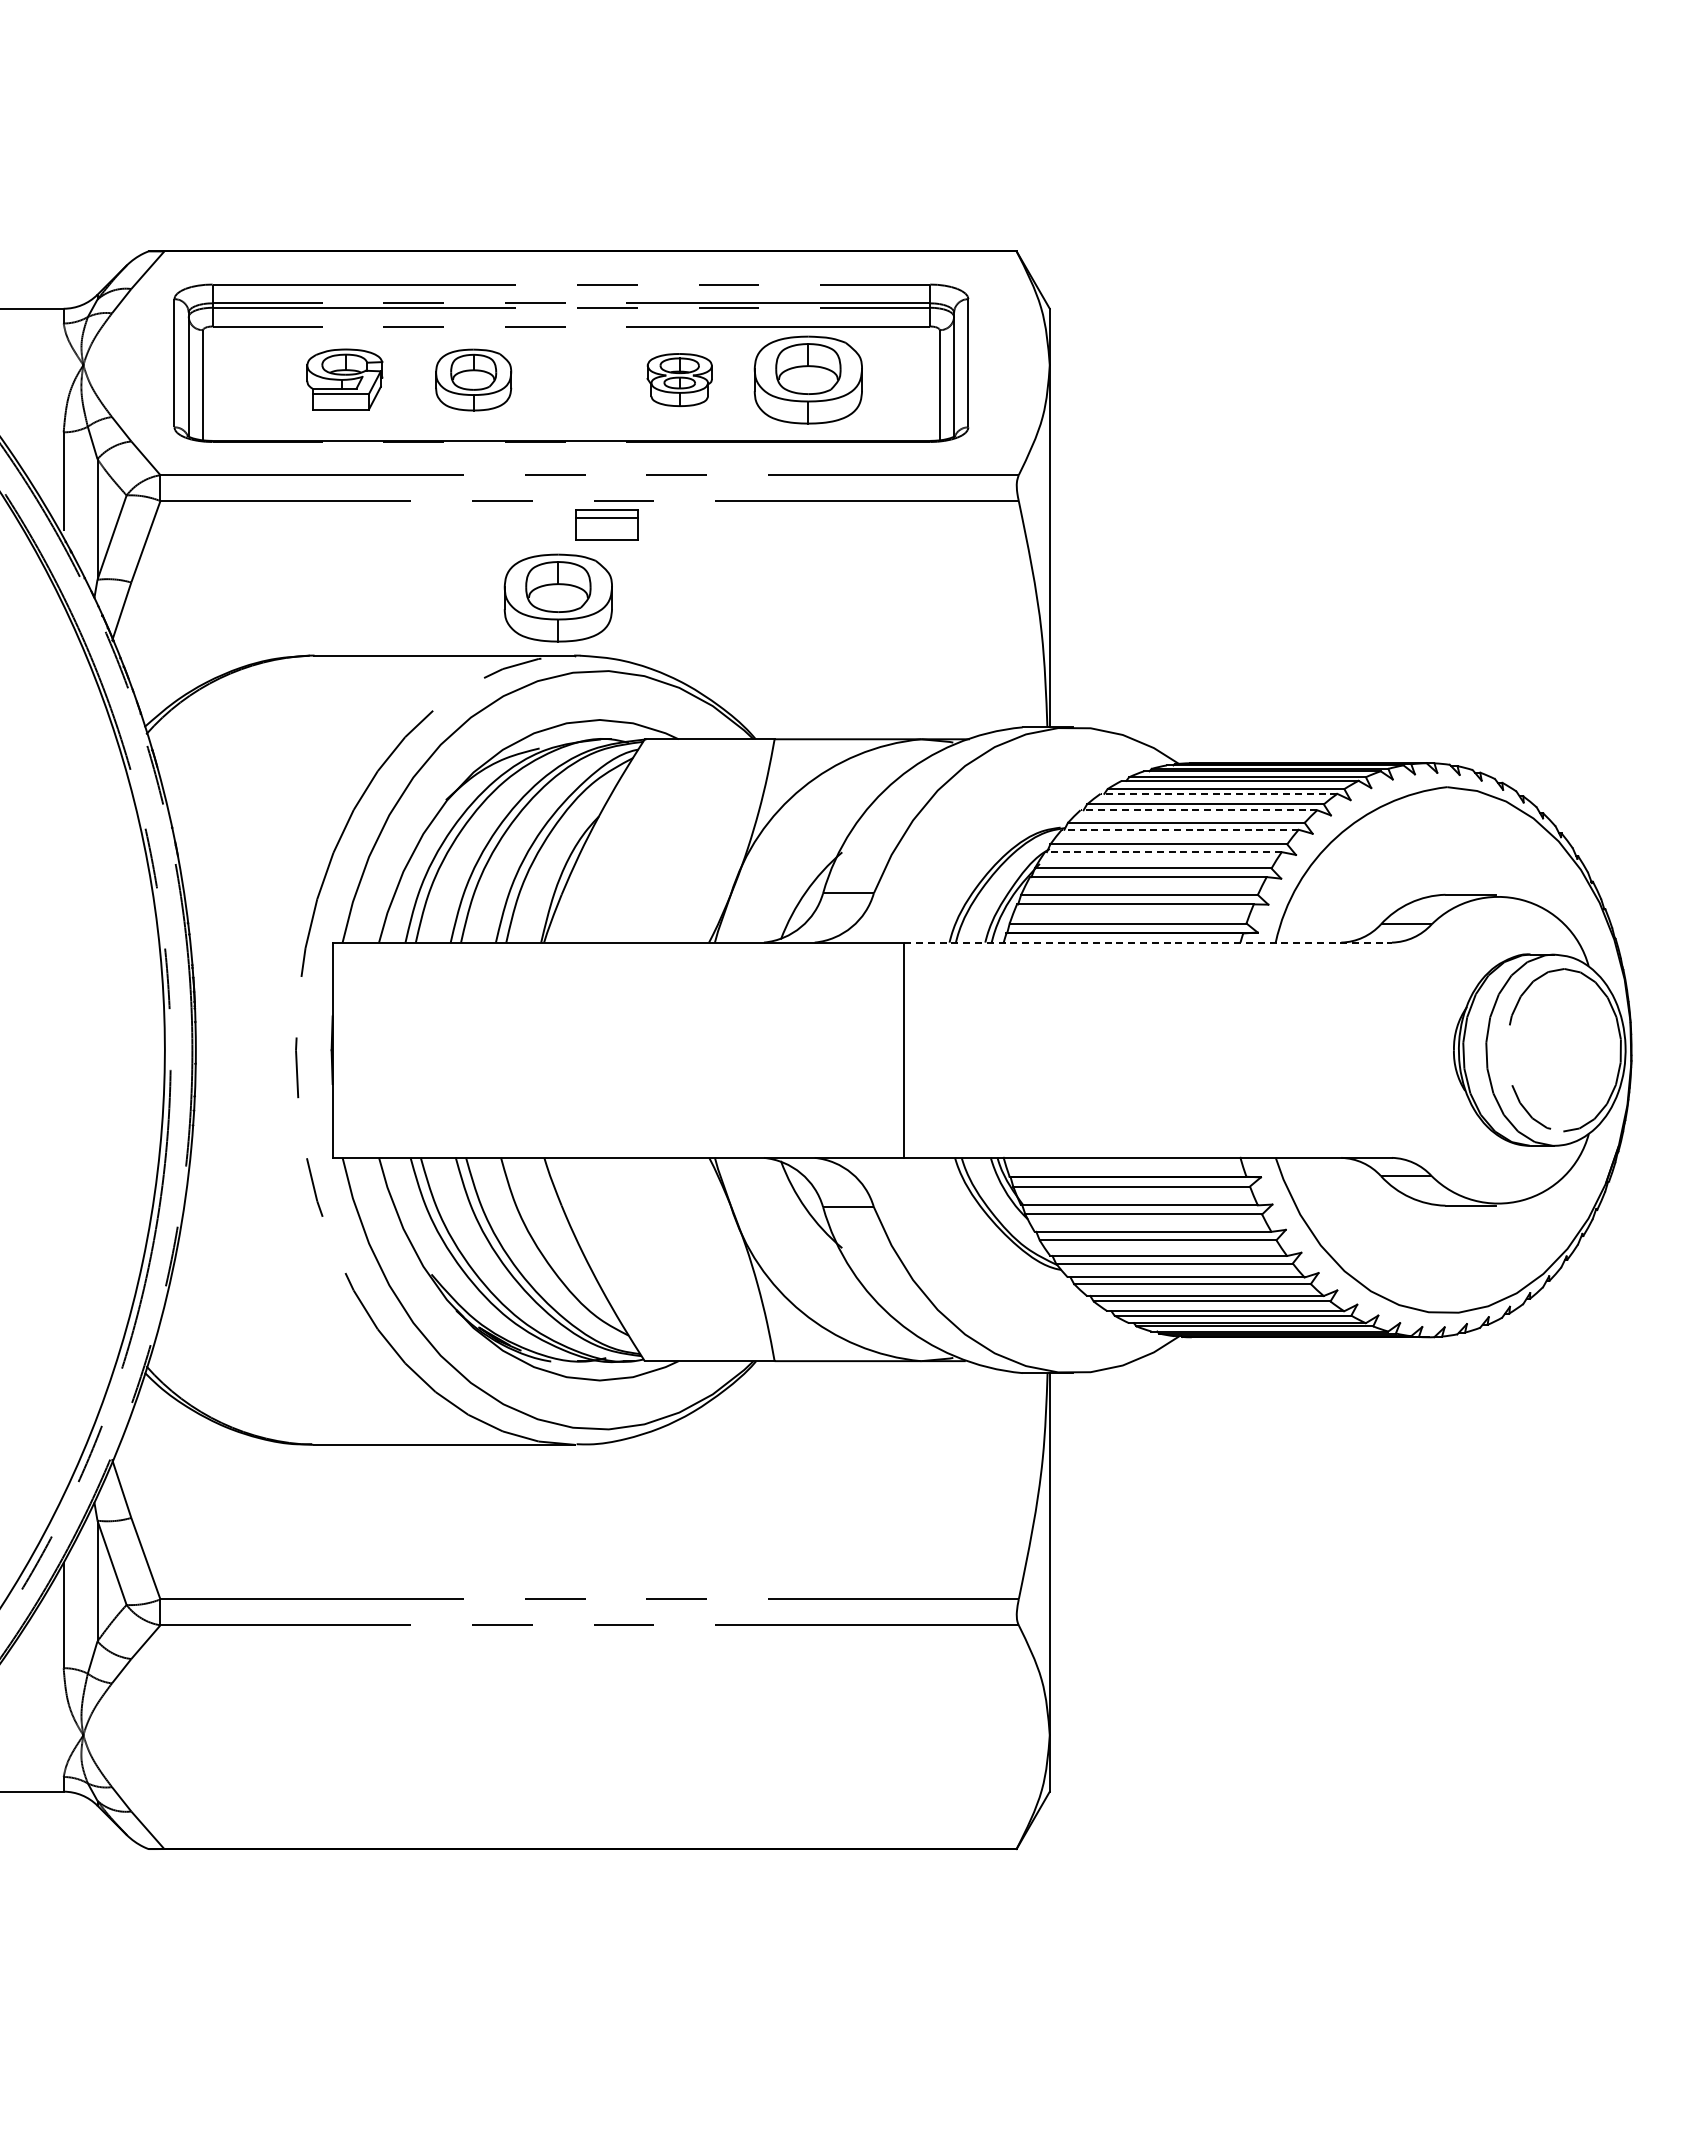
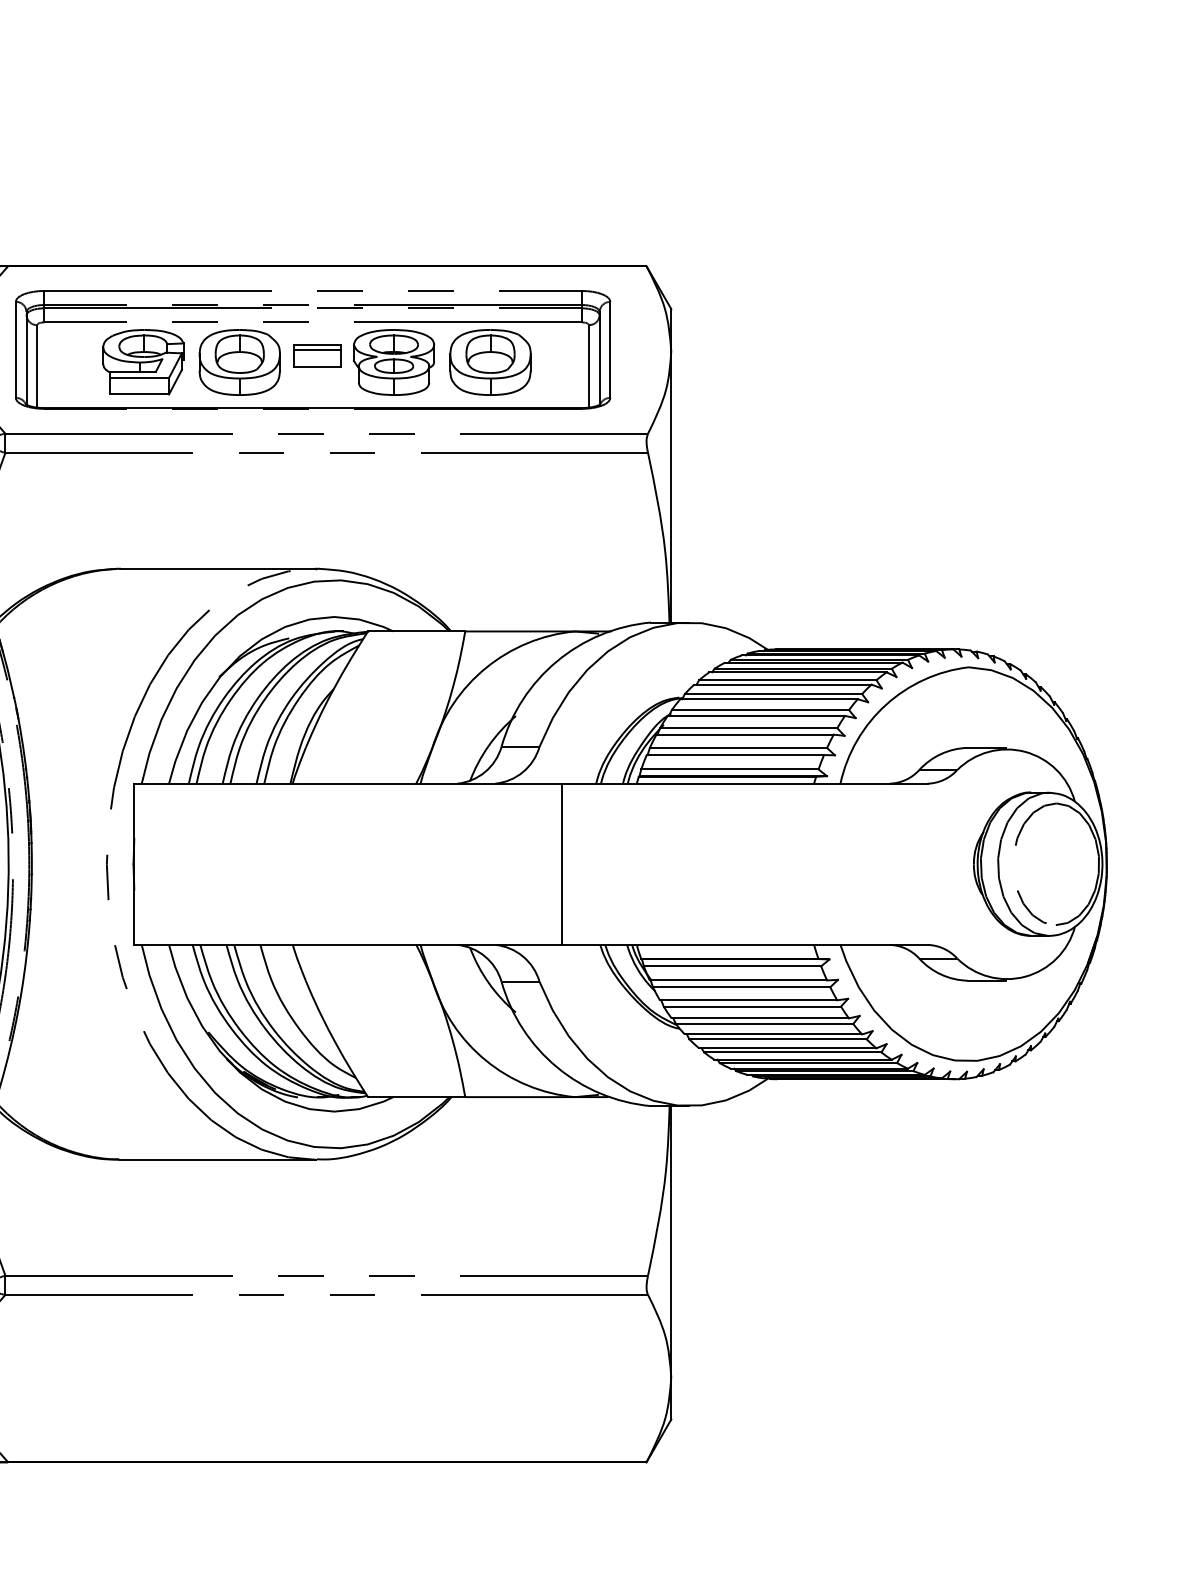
part: (344, 379) -> (143, 362), size x1.43
part: (473, 379) -> (239, 362), size x1.43
part: (679, 379) -> (394, 362), size x1.67
part: (606, 524) -> (317, 355), moved
part: (557, 597) -> (302, 525), removed
line: (1218, 793) -> (797, 672), dashed -> solid
line: (1198, 810) -> (782, 684), dashed -> solid
line: (1179, 829) -> (768, 699), dashed -> solid
line: (1162, 852) -> (755, 716), dashed -> solid
line: (1148, 942) -> (745, 783), dashed -> solid

